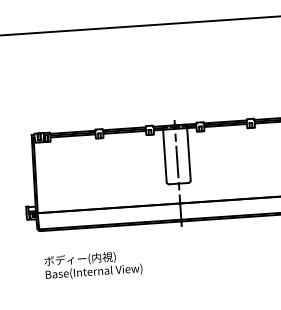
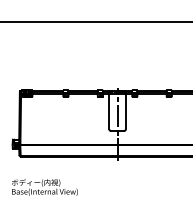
text: (93, 265) -> (44, 187), moved

